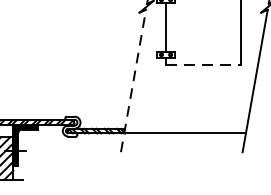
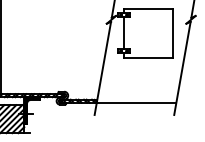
line: (203, 64) -> (148, 57), dashed -> solid
line: (132, 79) -> (102, 67), dashed -> solid

